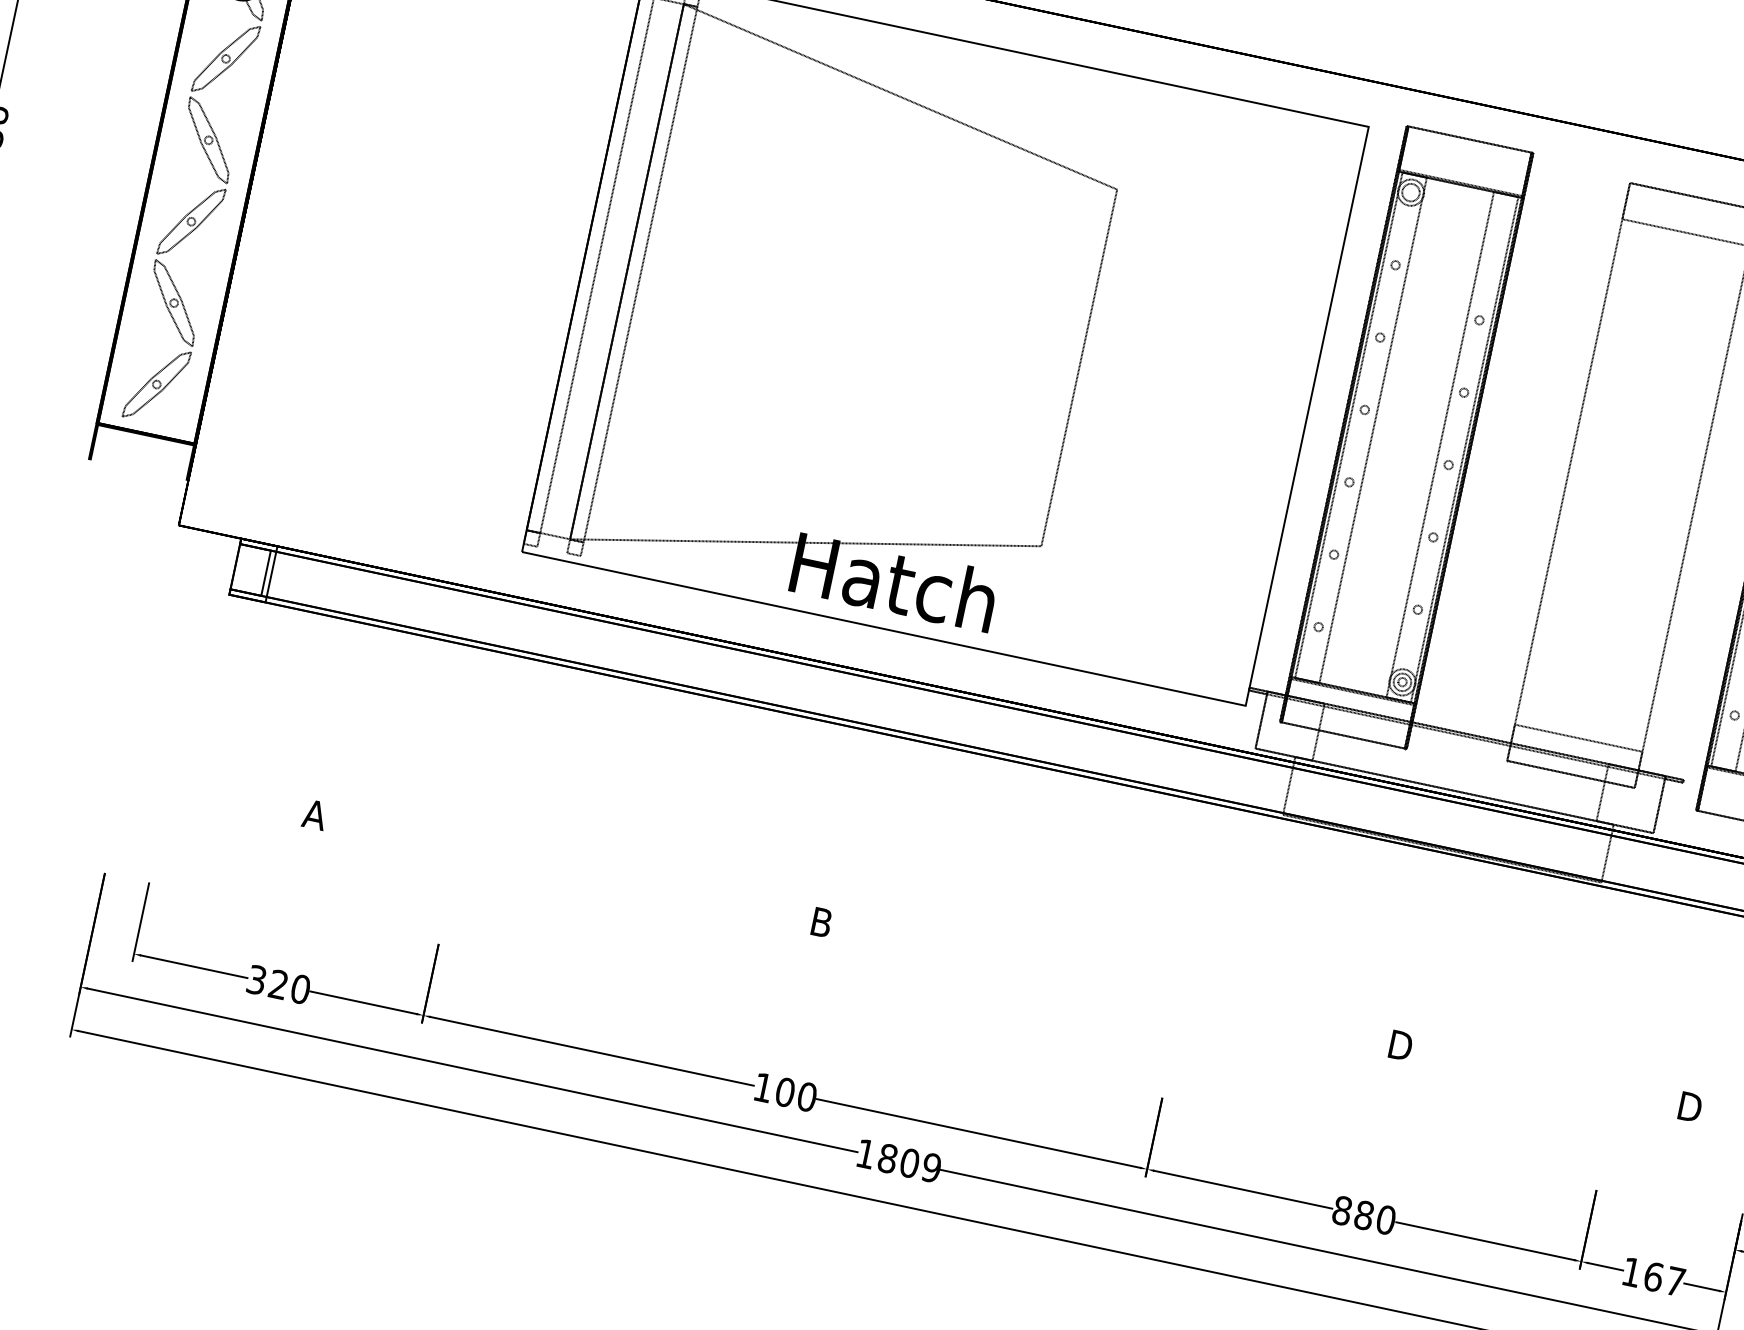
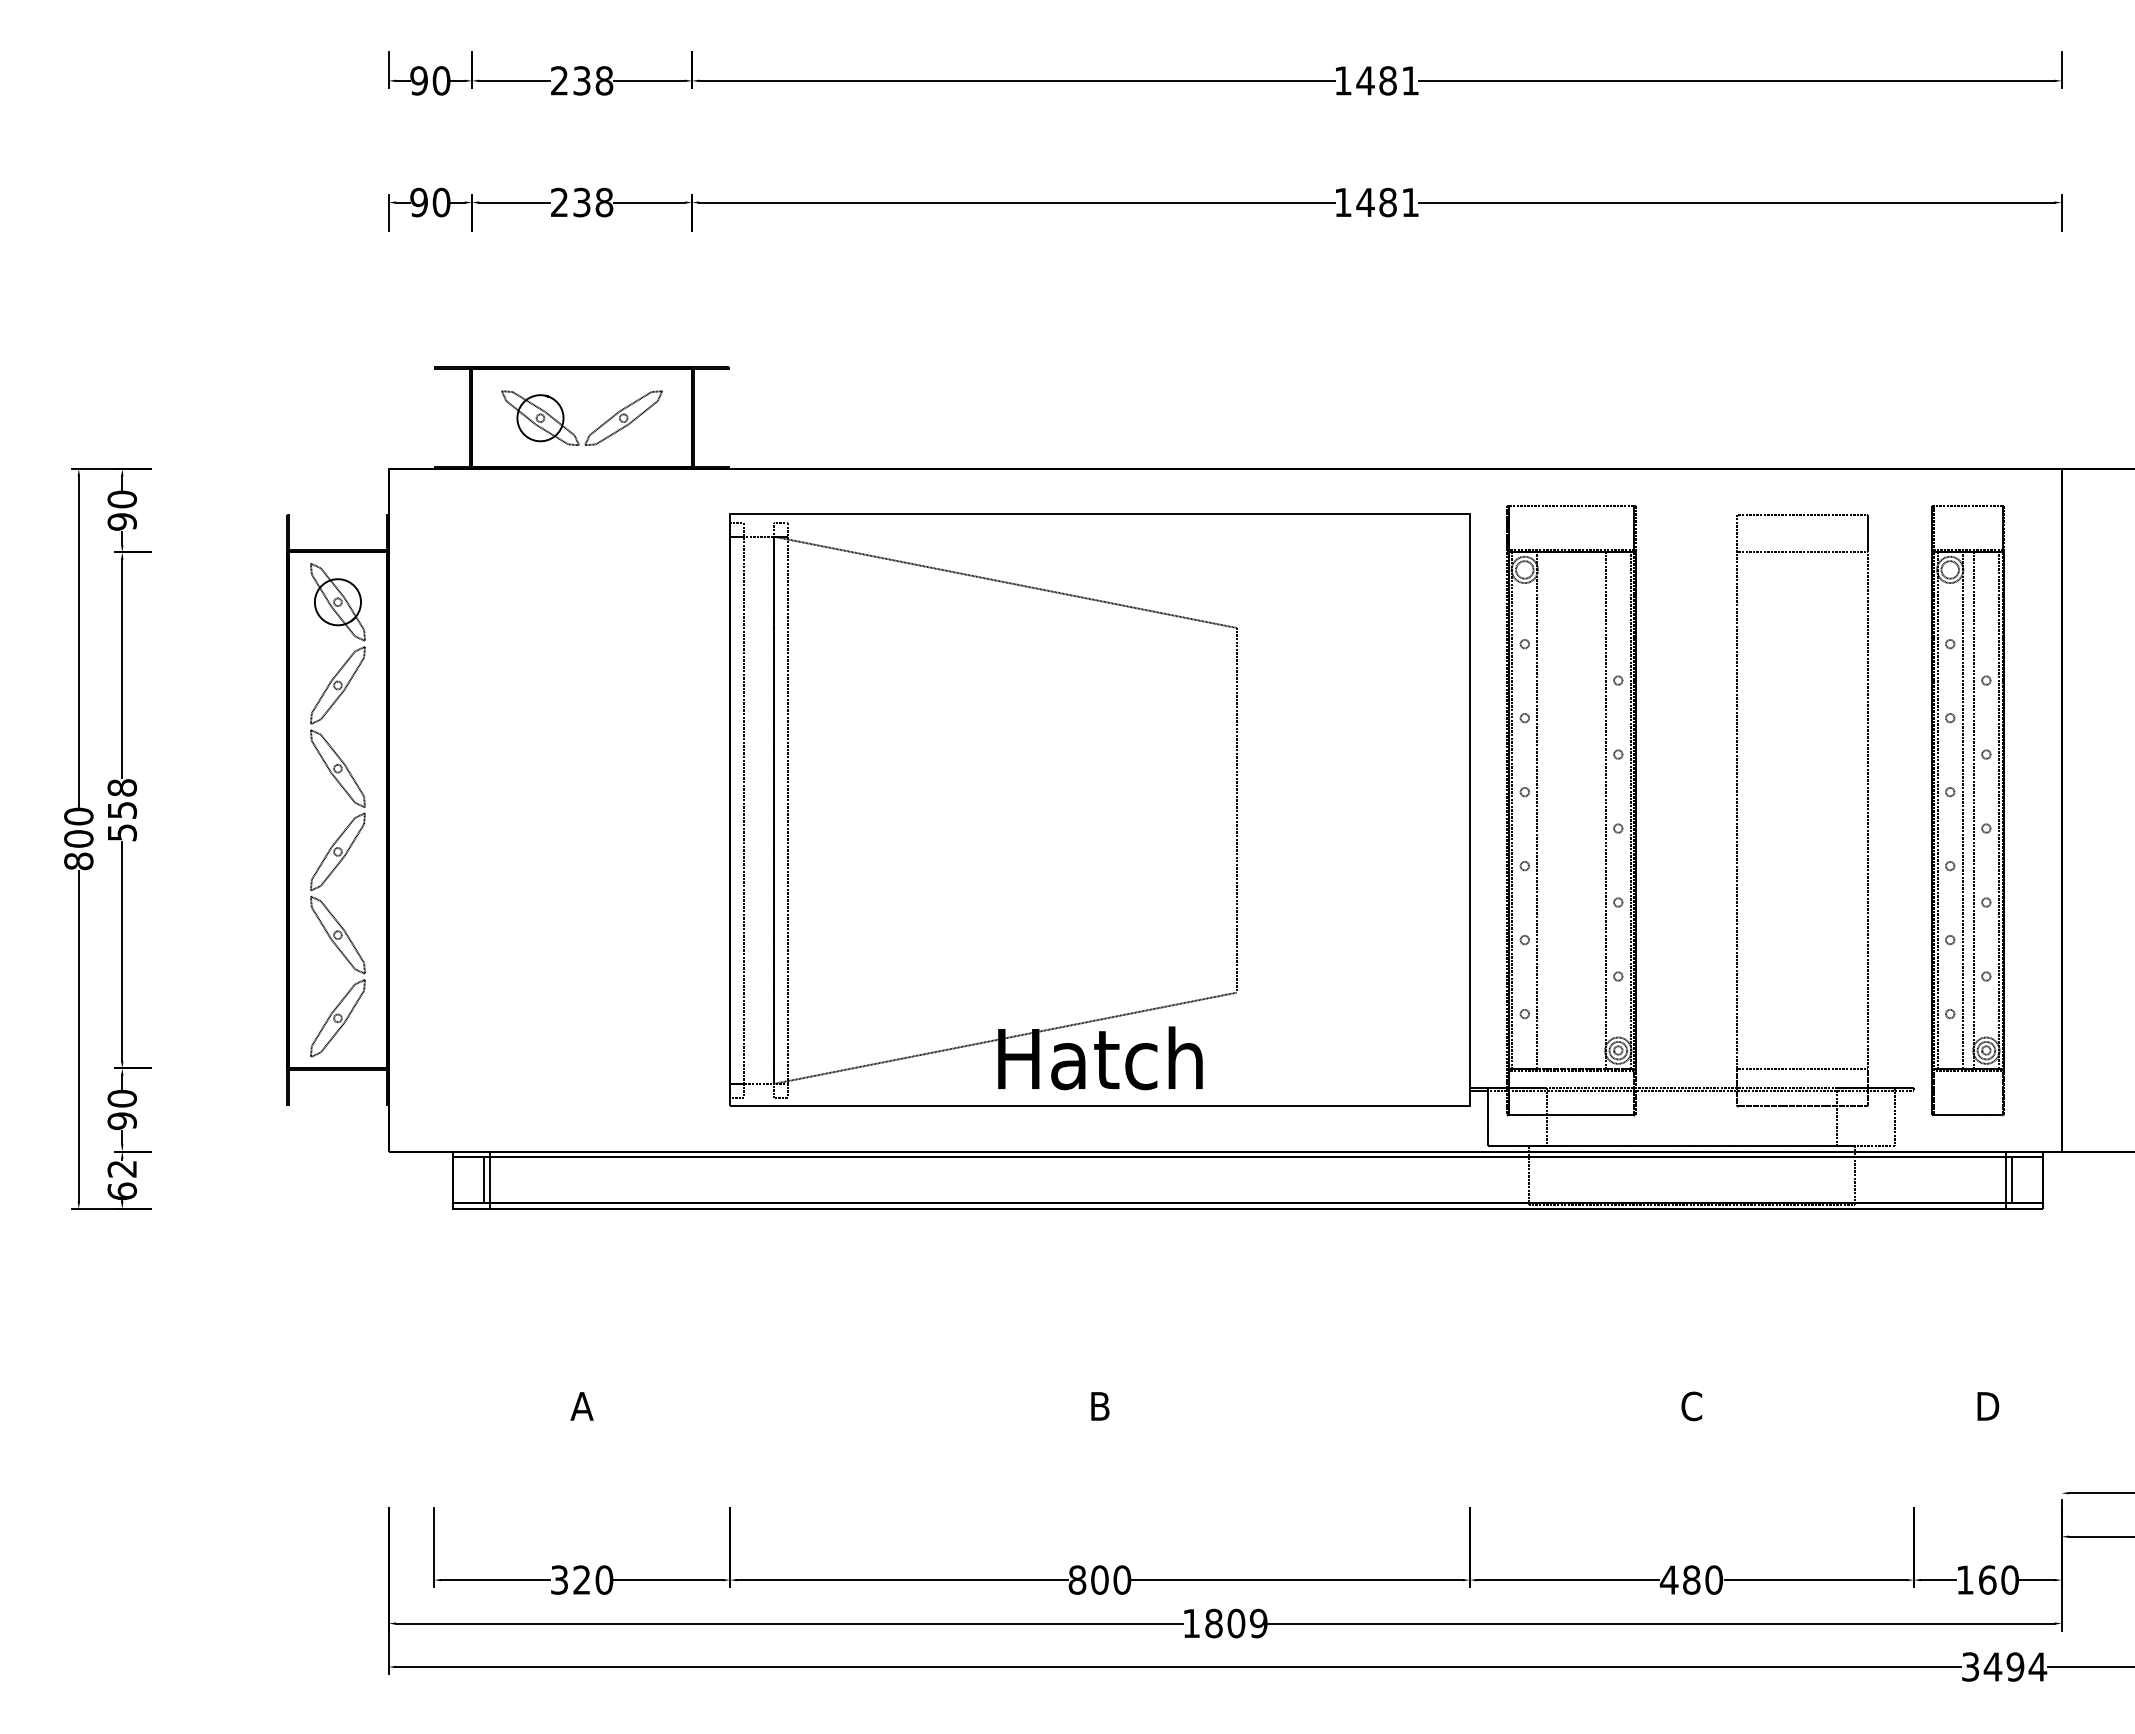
text: (1401, 1045) -> (1692, 1406), D -> C
text: (763, 1087) -> (1077, 1579), 100 -> 800
text: (1342, 1210) -> (1669, 1579), 880 -> 480
text: (1675, 1280) -> (2009, 1579), 167 -> 160

